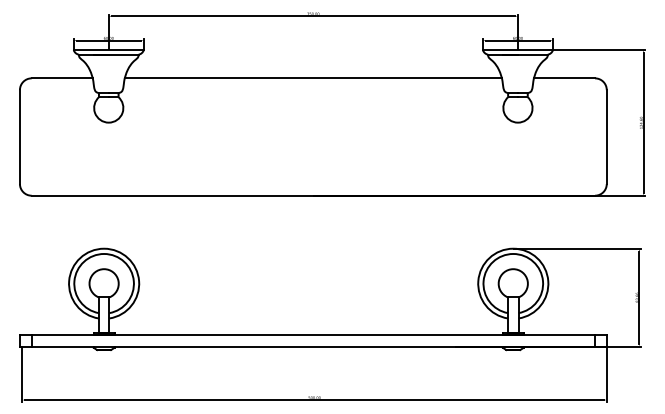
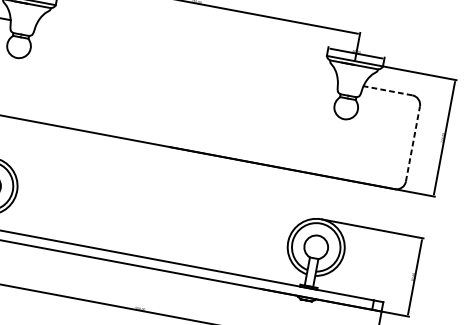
line: (312, 78) -> (186, 53), removed
line: (564, 78) -> (387, 90), solid -> dashed
line: (606, 137) -> (412, 144), solid -> dashed

